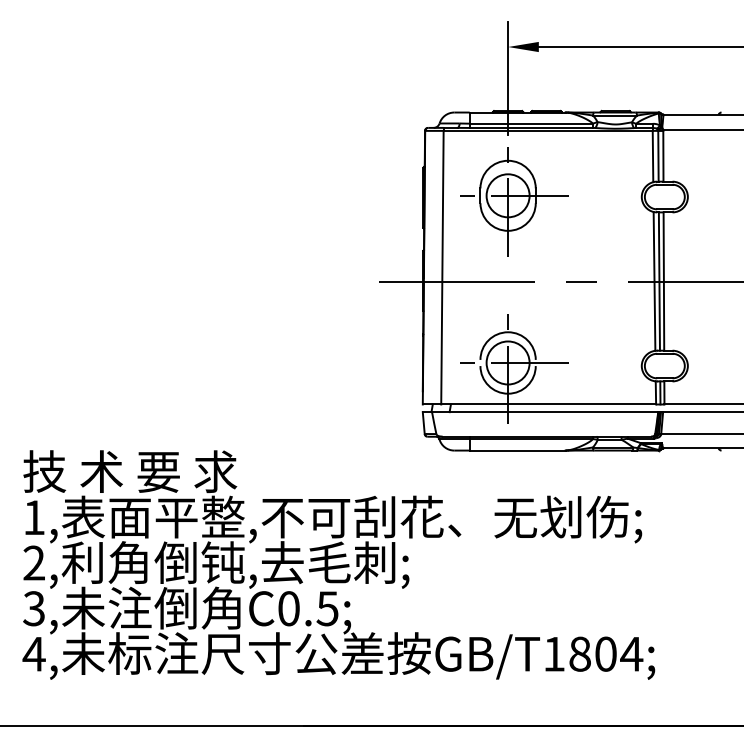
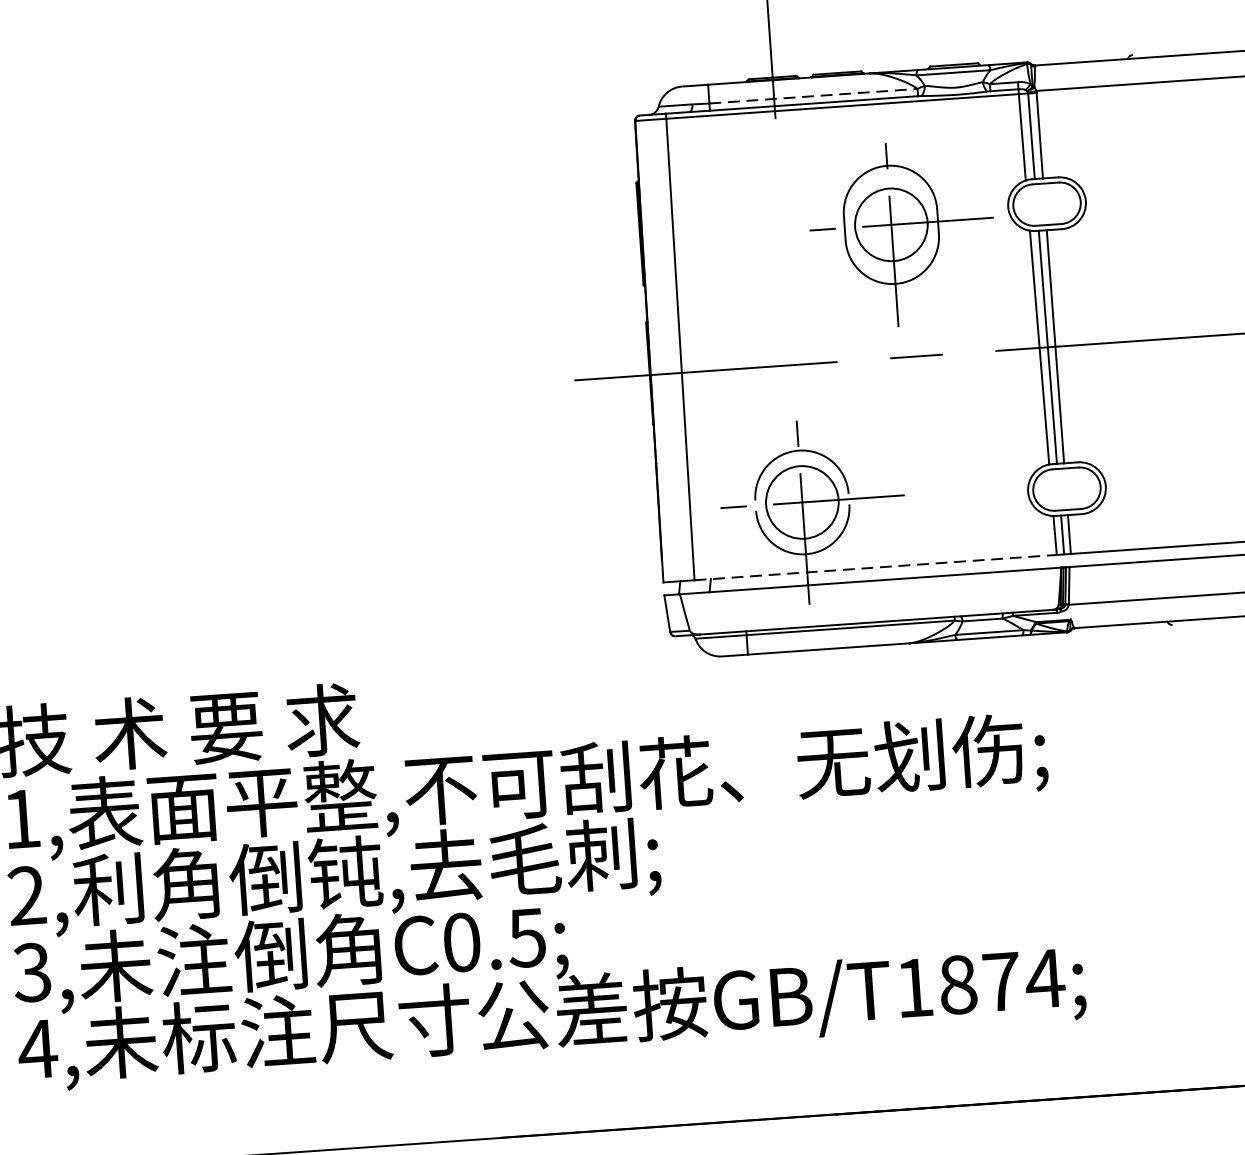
line: (531, 123) -> (813, 95), solid -> dashed
part: (514, 201) -> (902, 233), moved
line: (549, 404) -> (877, 567), solid -> dashed
text: (605, 653) -> (1000, 980), GB/T1804; -> GB/T1874;

